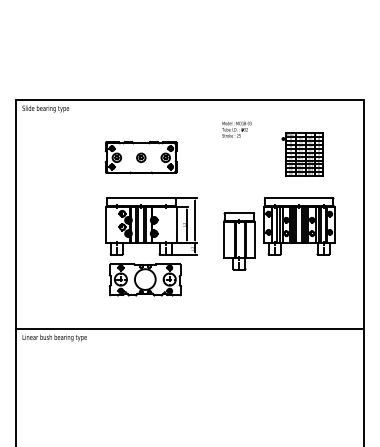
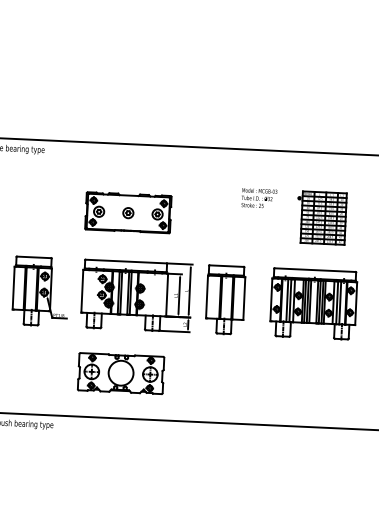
text: (236, 129) -> (258, 198), moved
part: (71, 226) -> (41, 291), added
part: (239, 241) -> (225, 299), moved
part: (144, 279) -> (120, 373), moved

